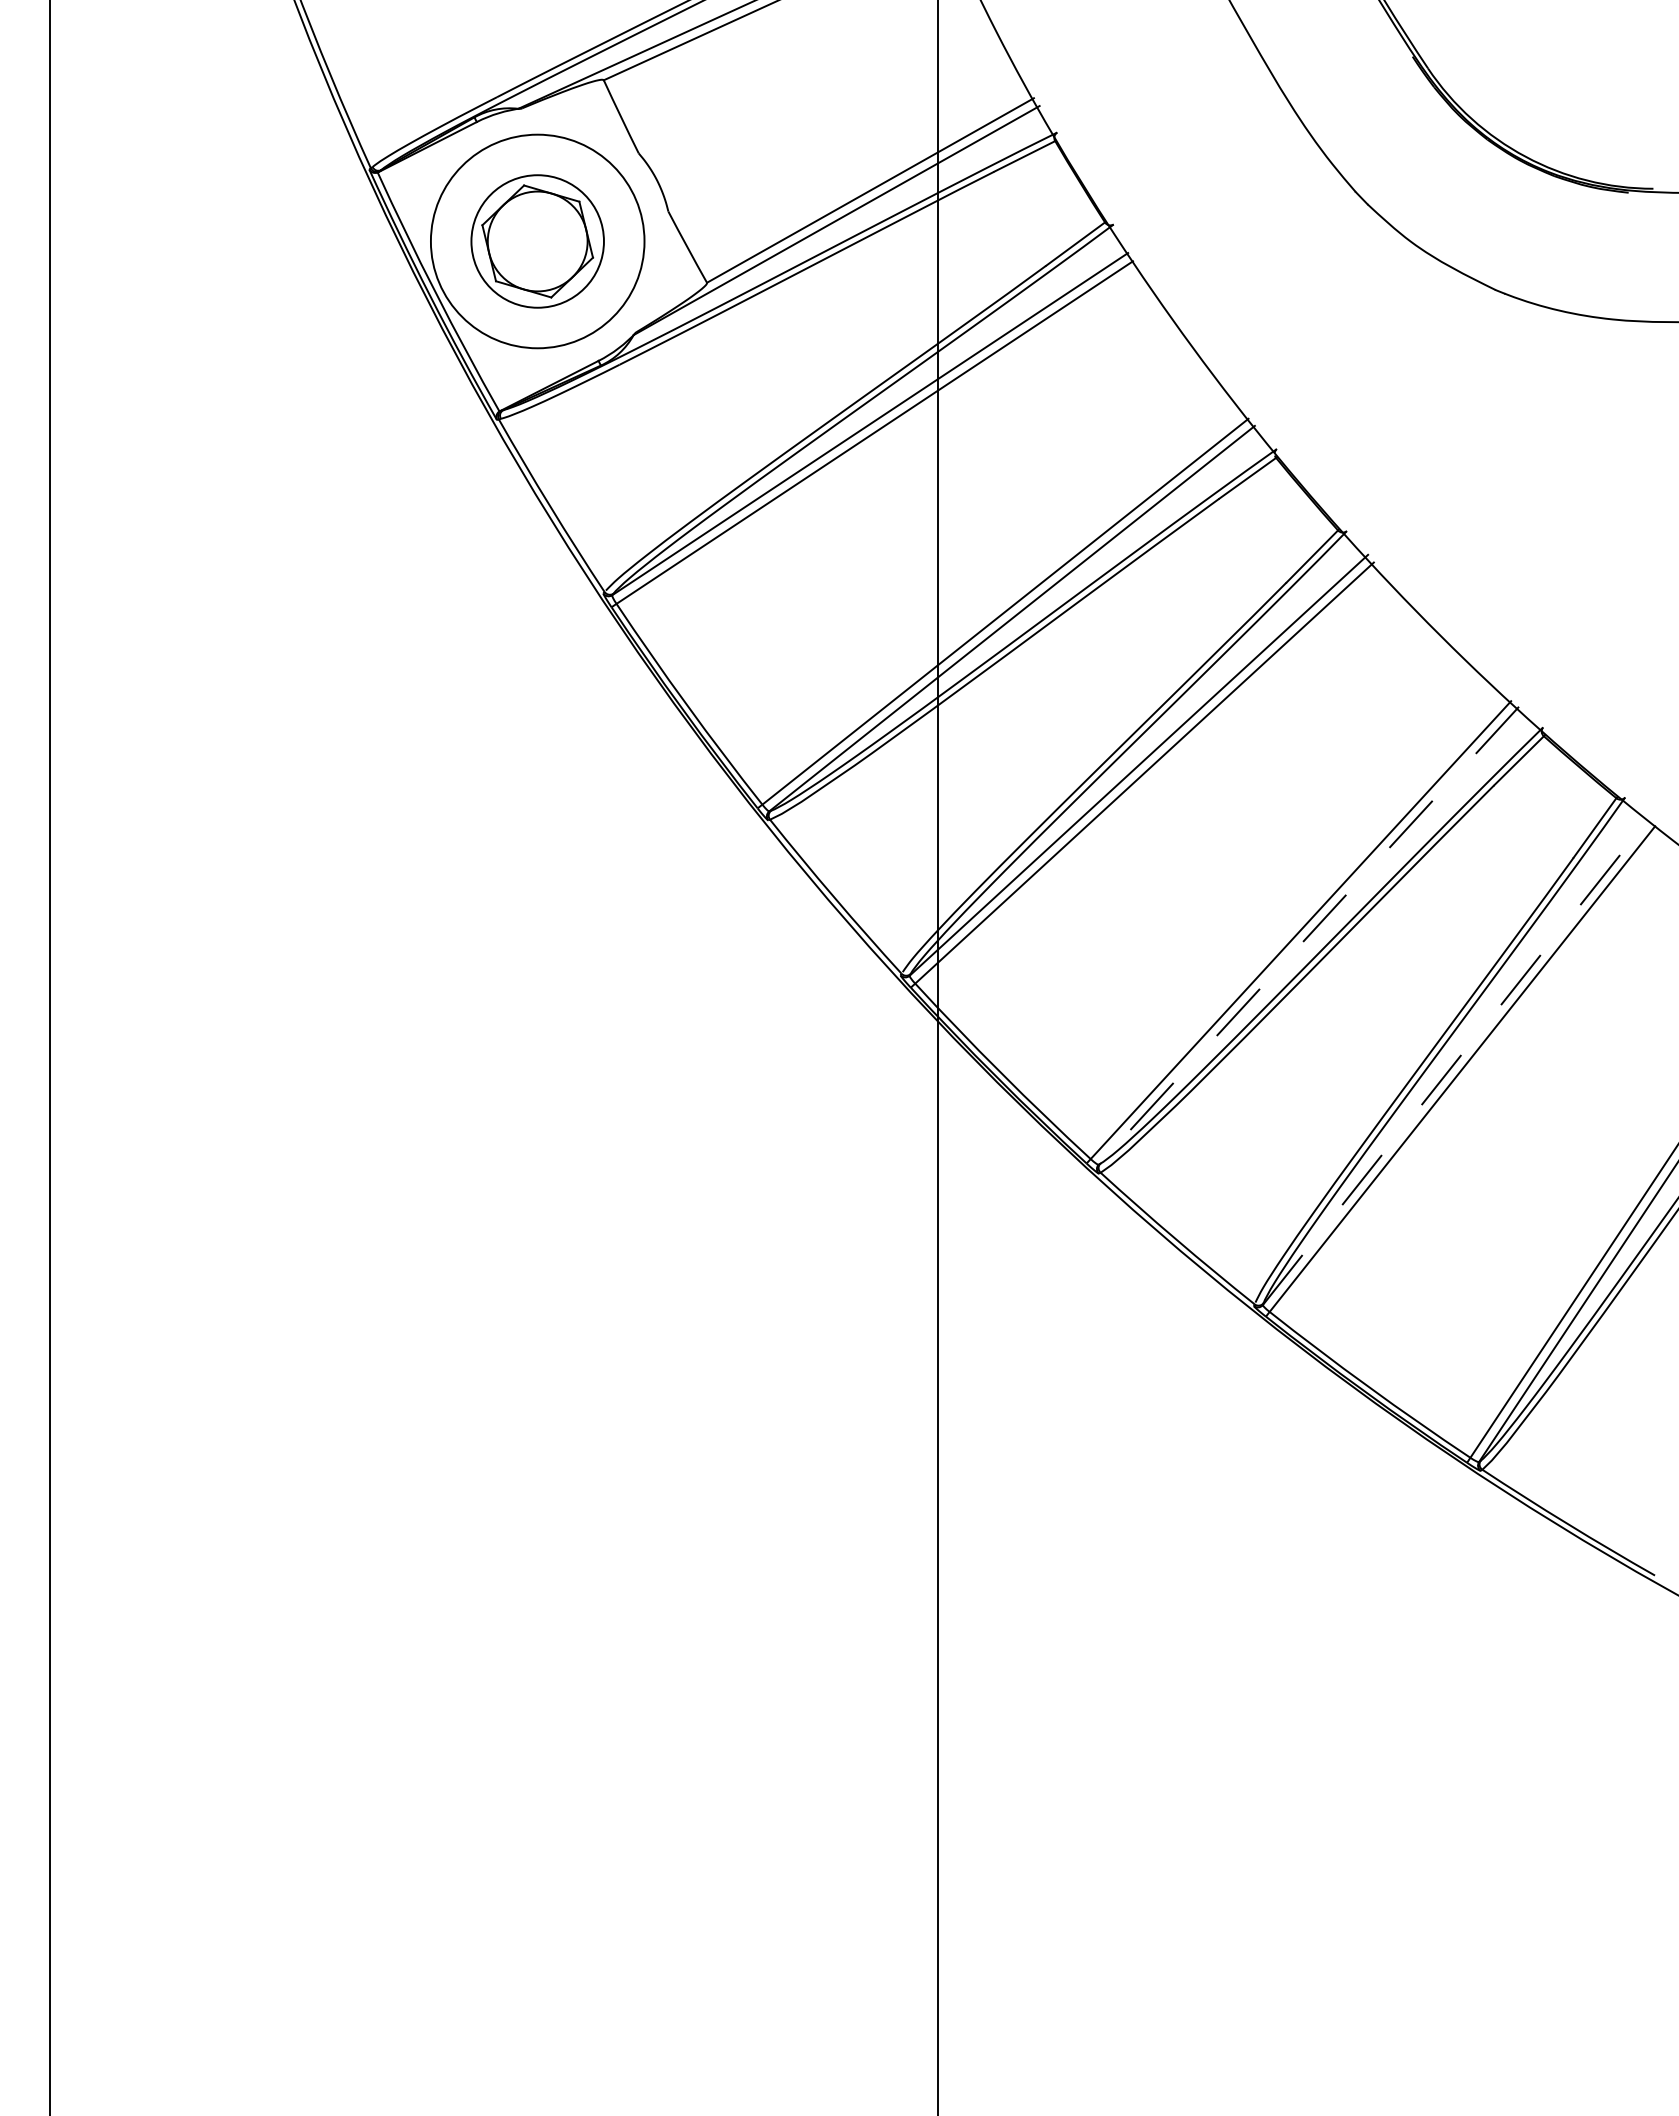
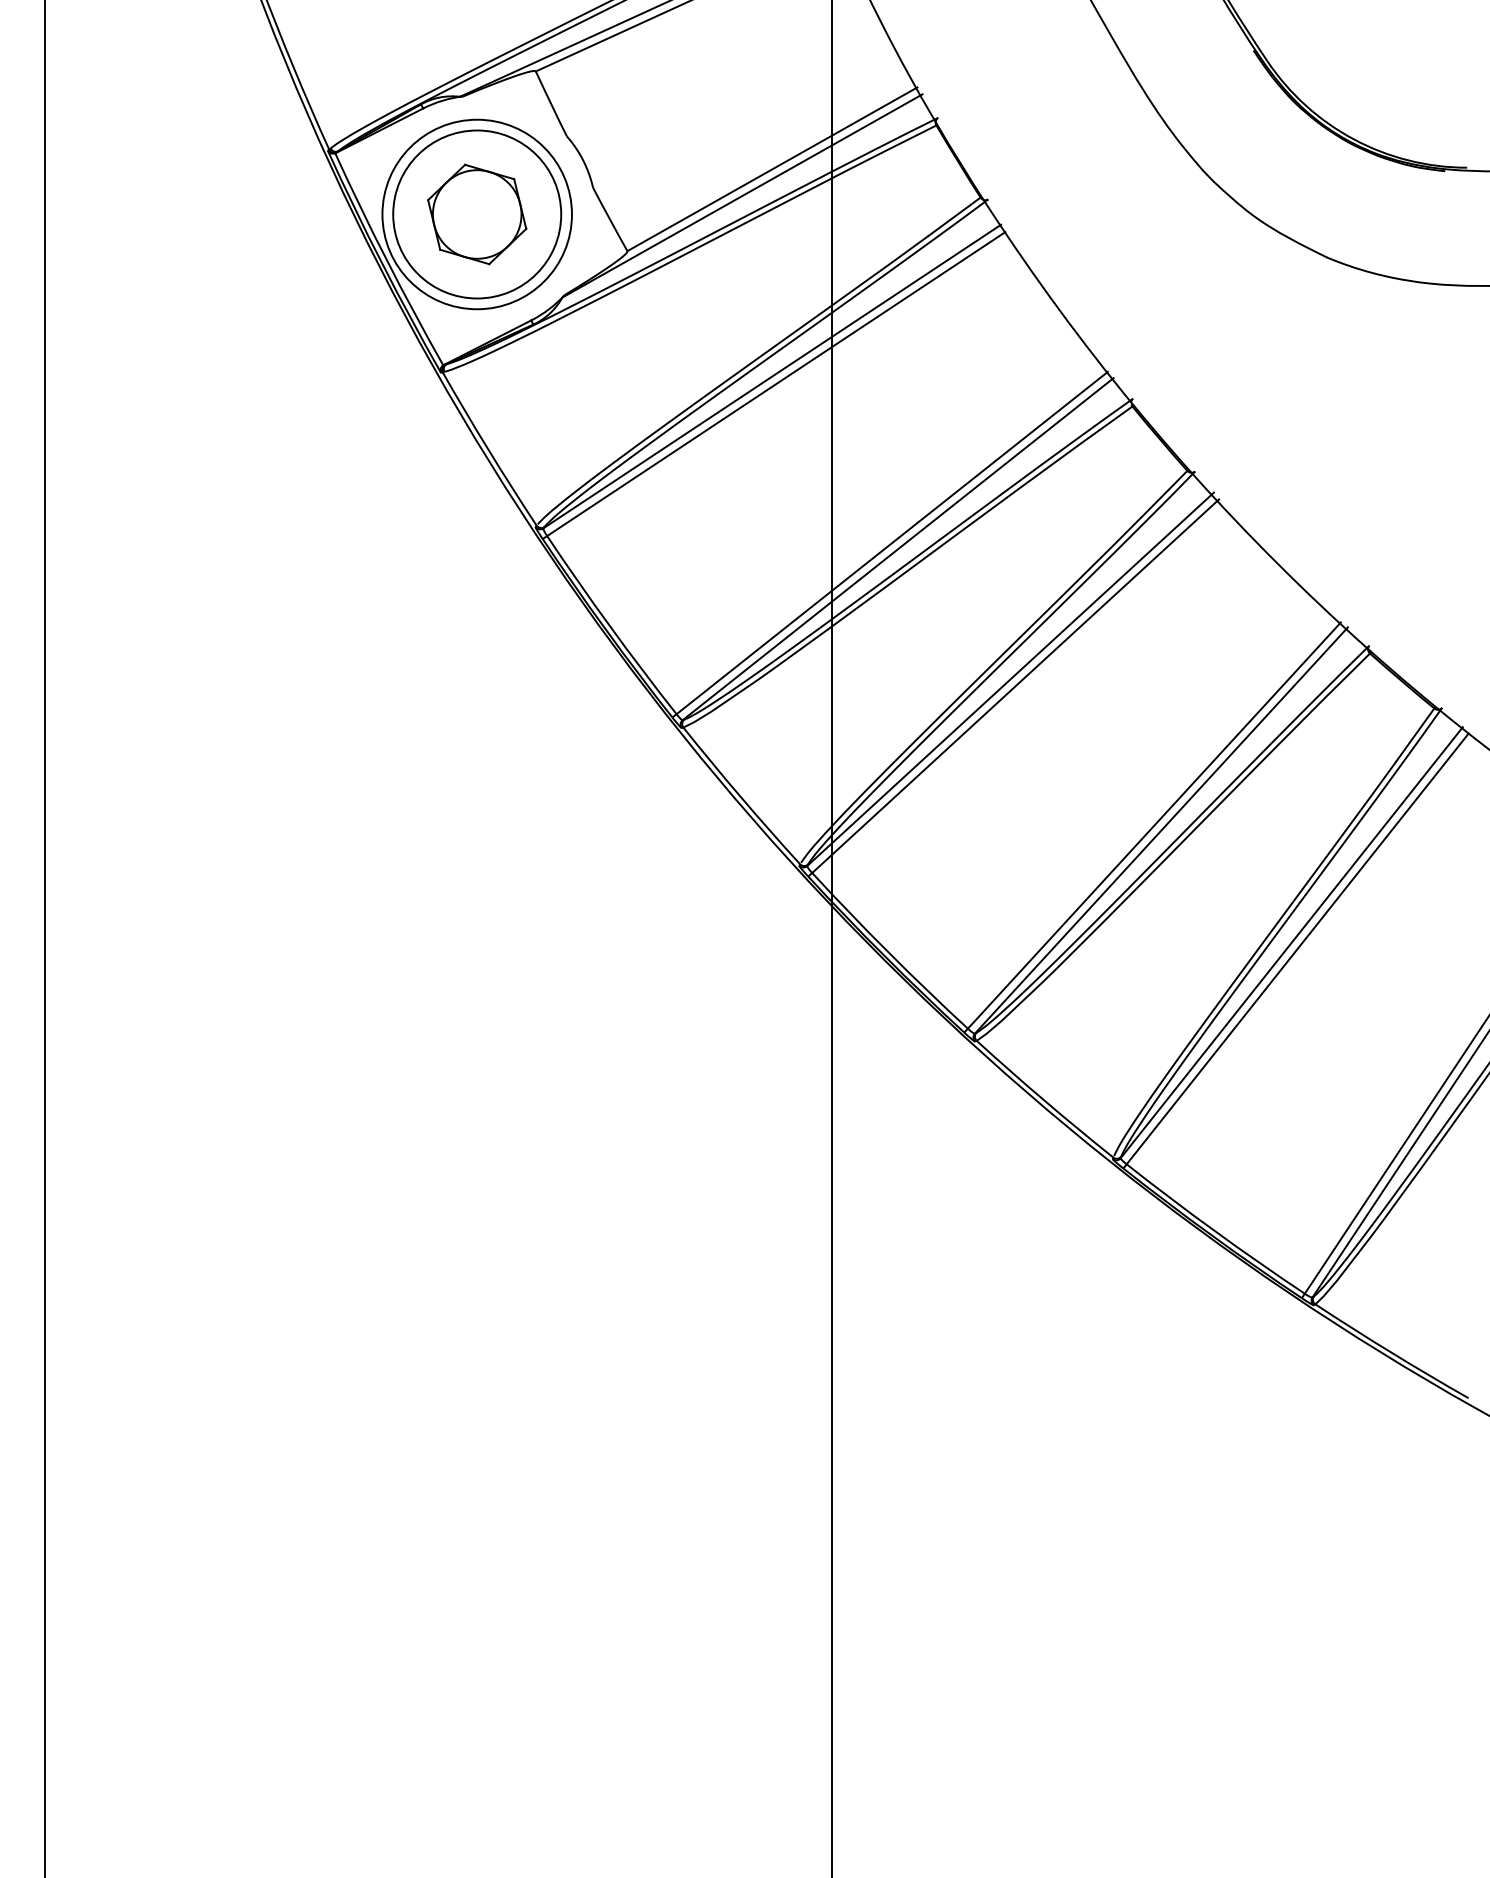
circle: (538, 241) -> (477, 214), size x1.43
line: (1308, 935) -> (1161, 830), dashed -> solid
line: (1456, 1061) -> (1292, 942), dashed -> solid

